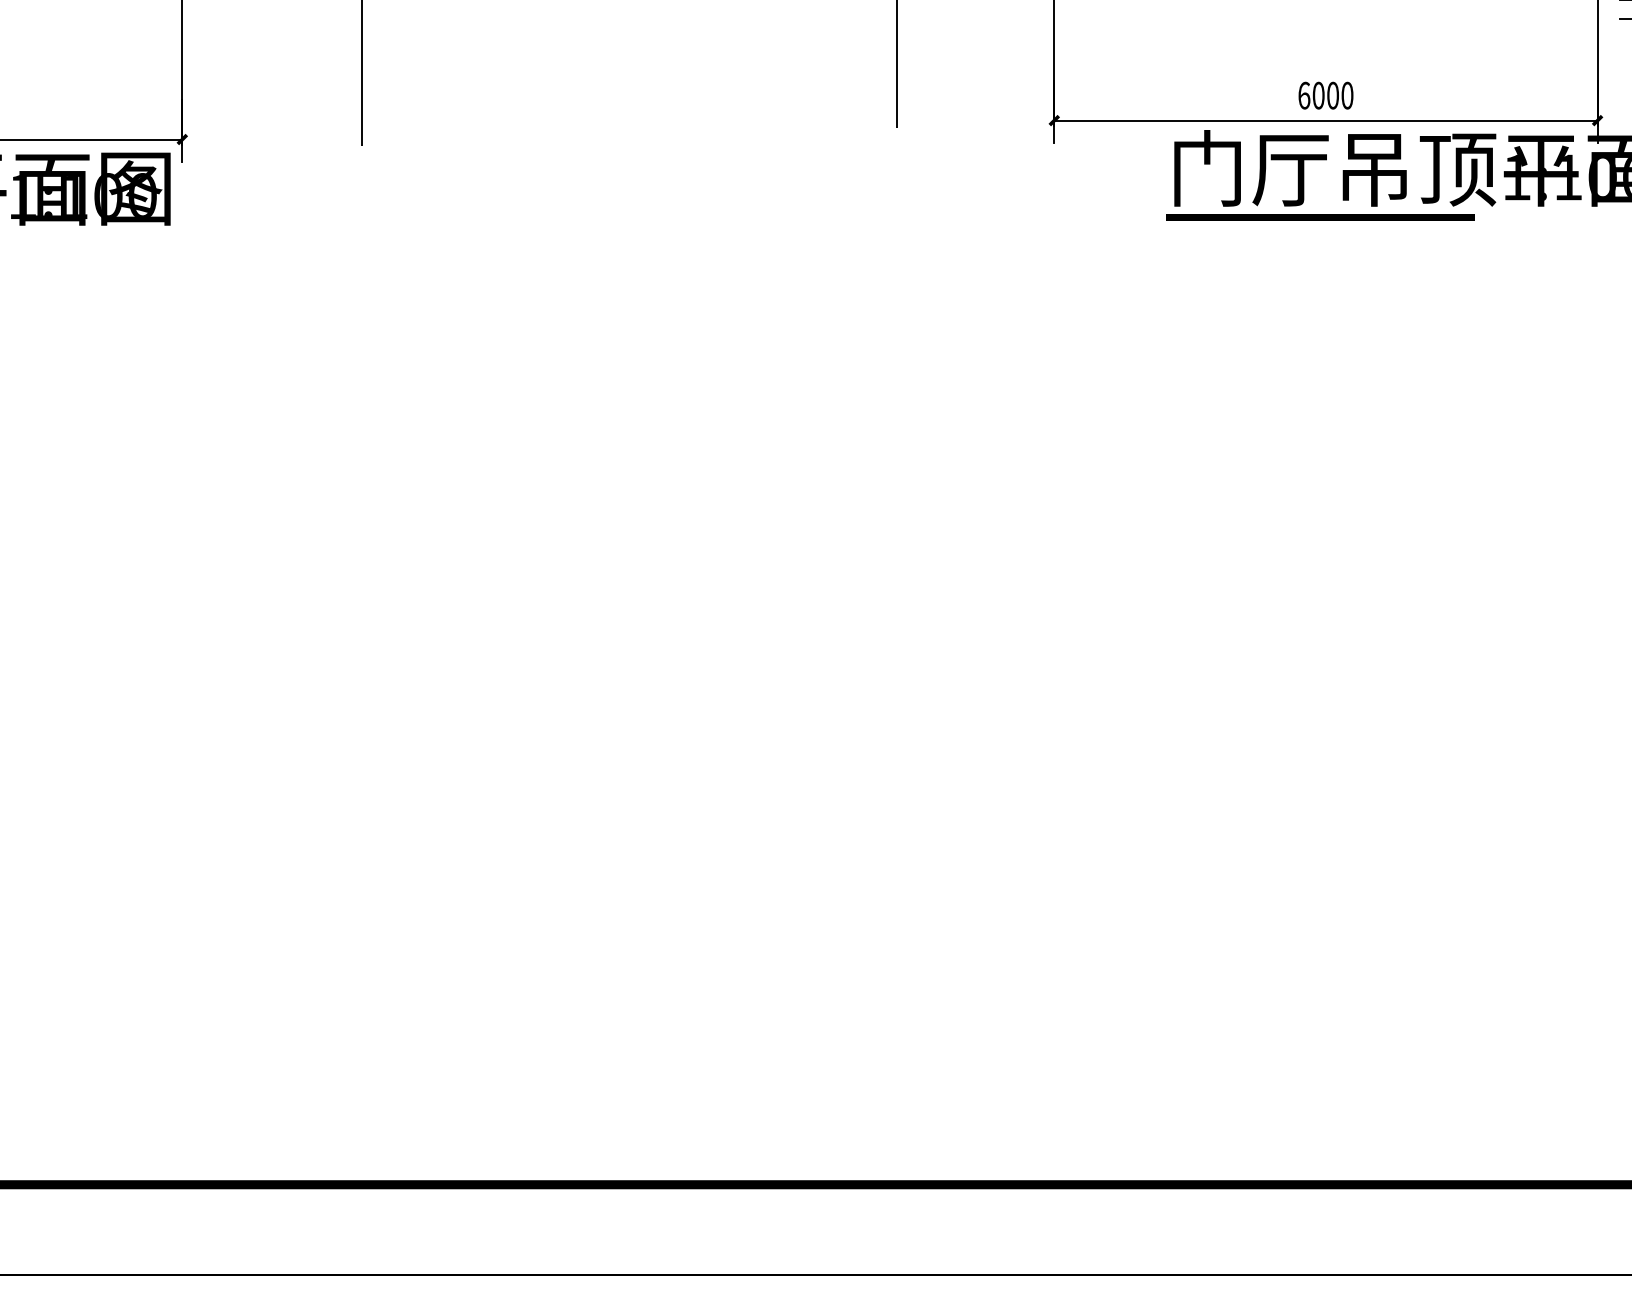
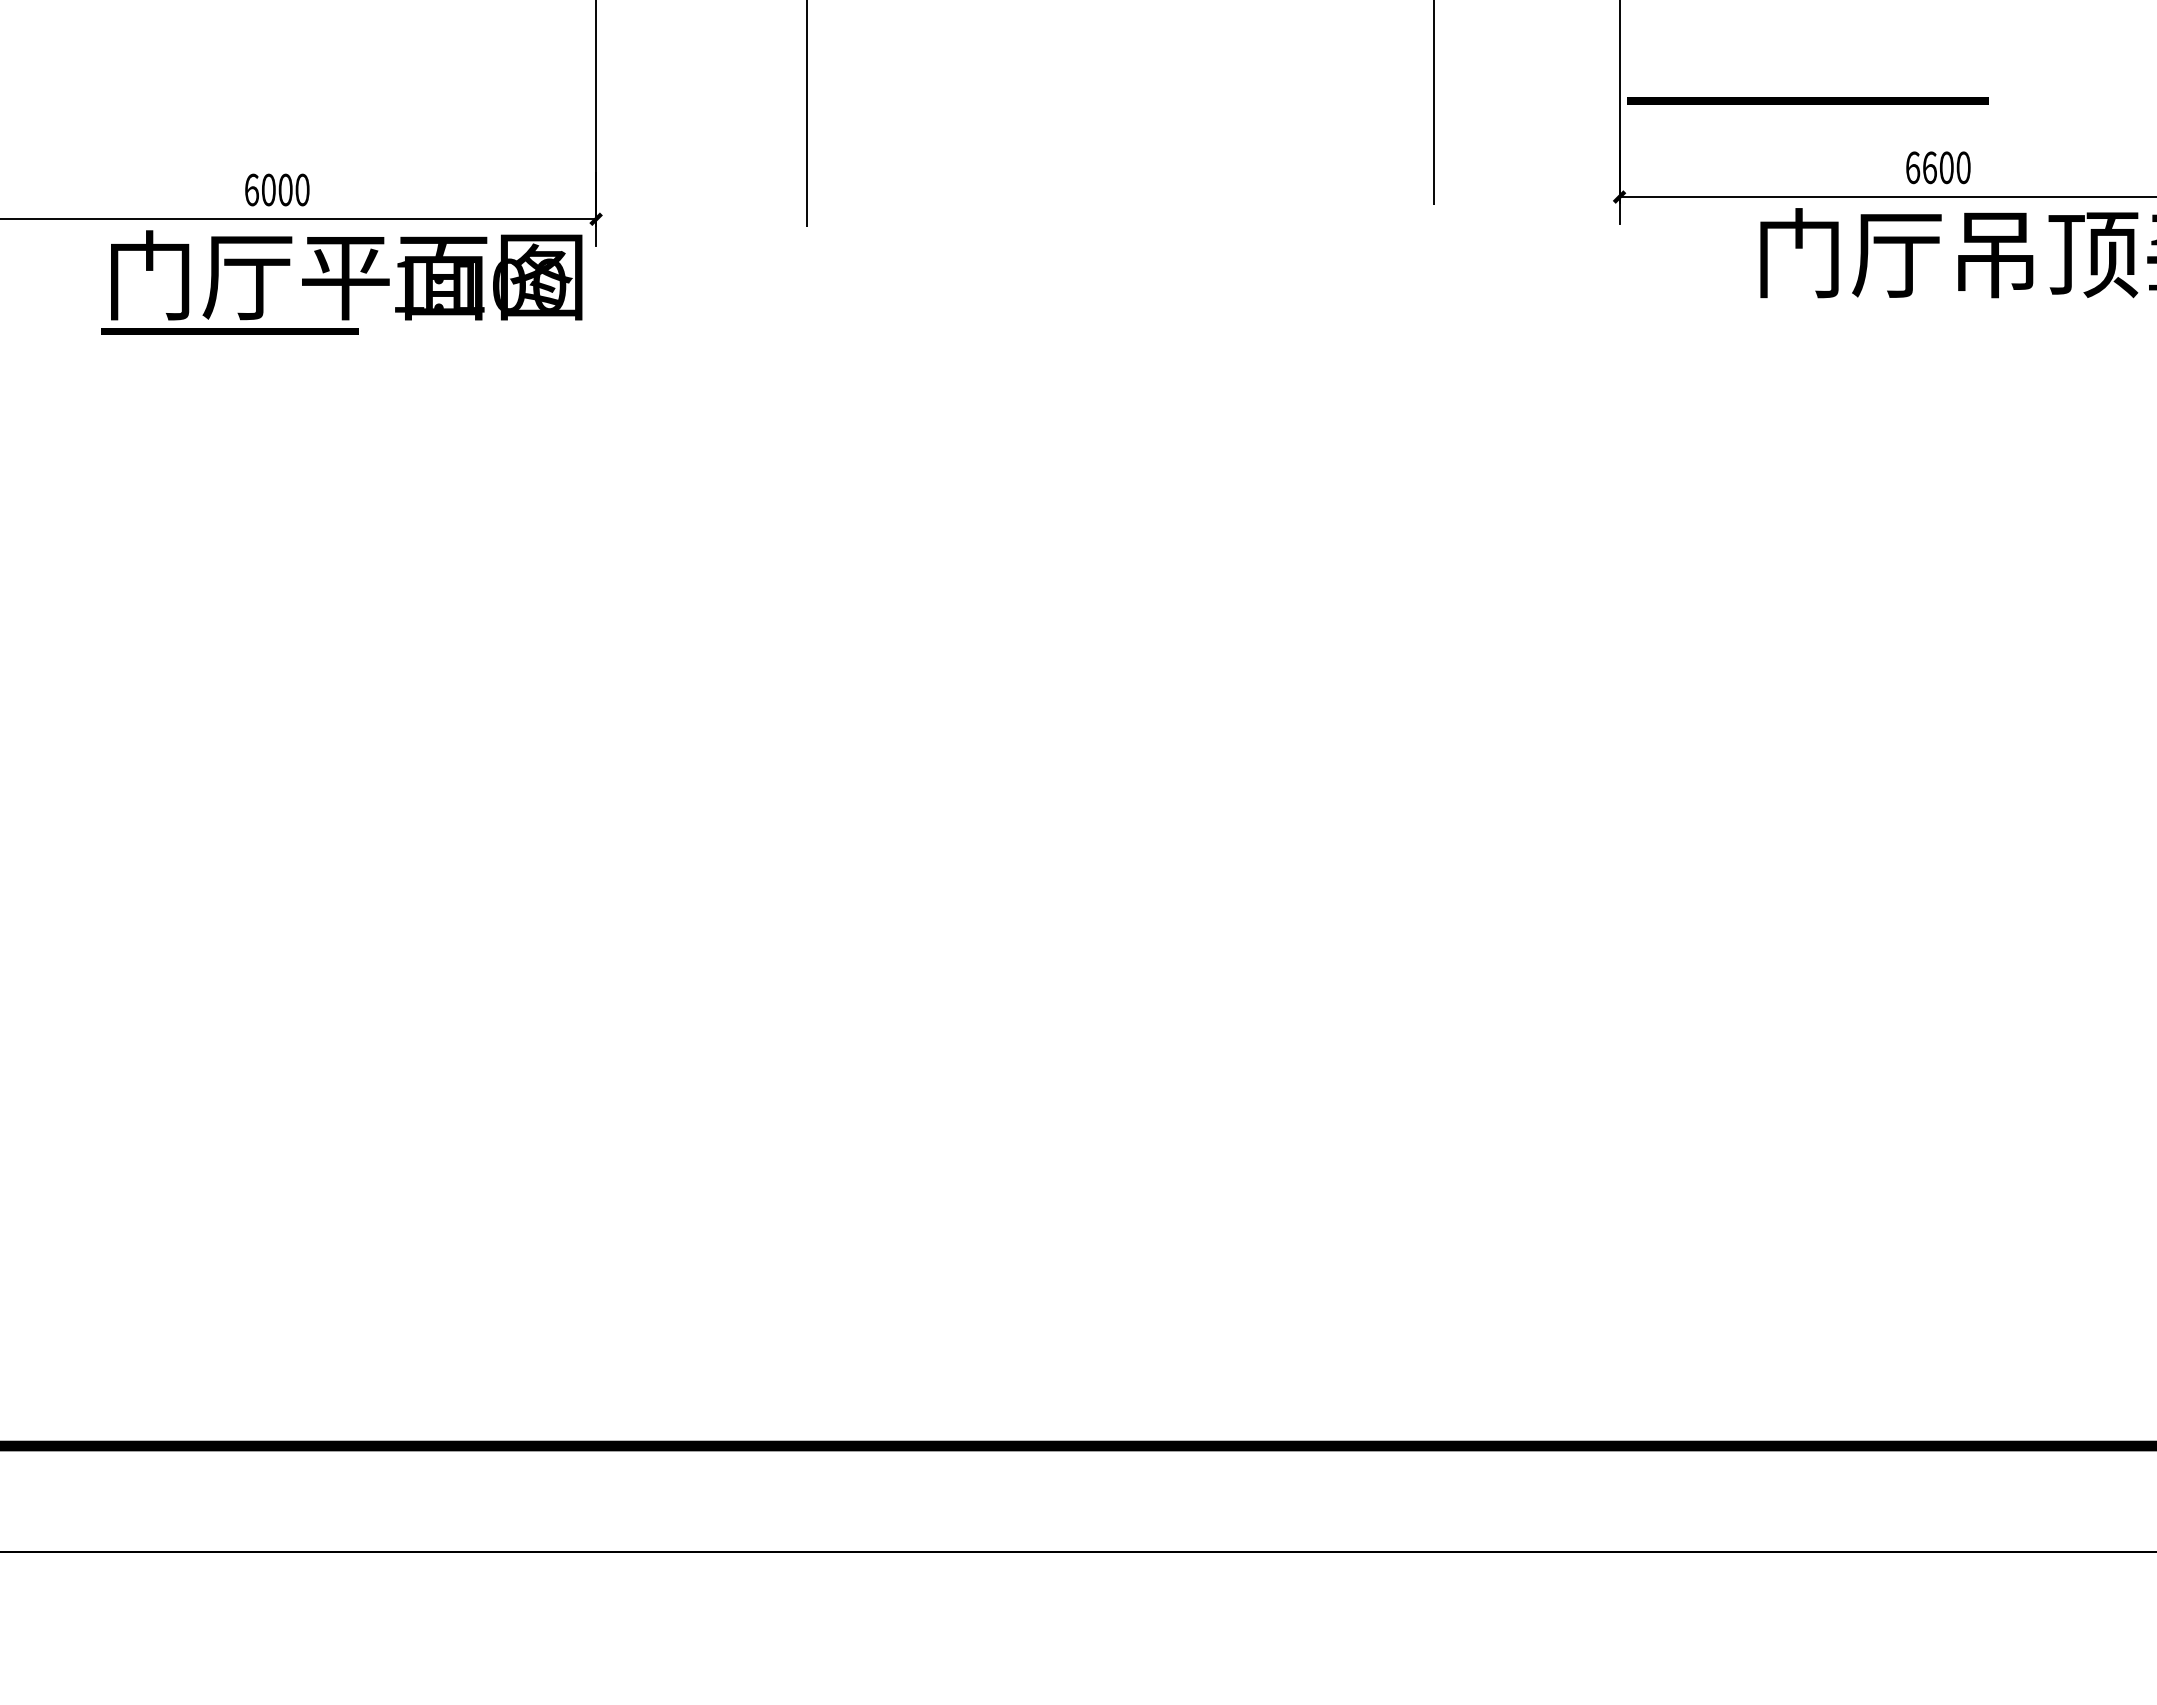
text: (1318, 95) -> (1929, 167), 6000 -> 6600
line: (1320, 217) -> (1807, 100), moved

